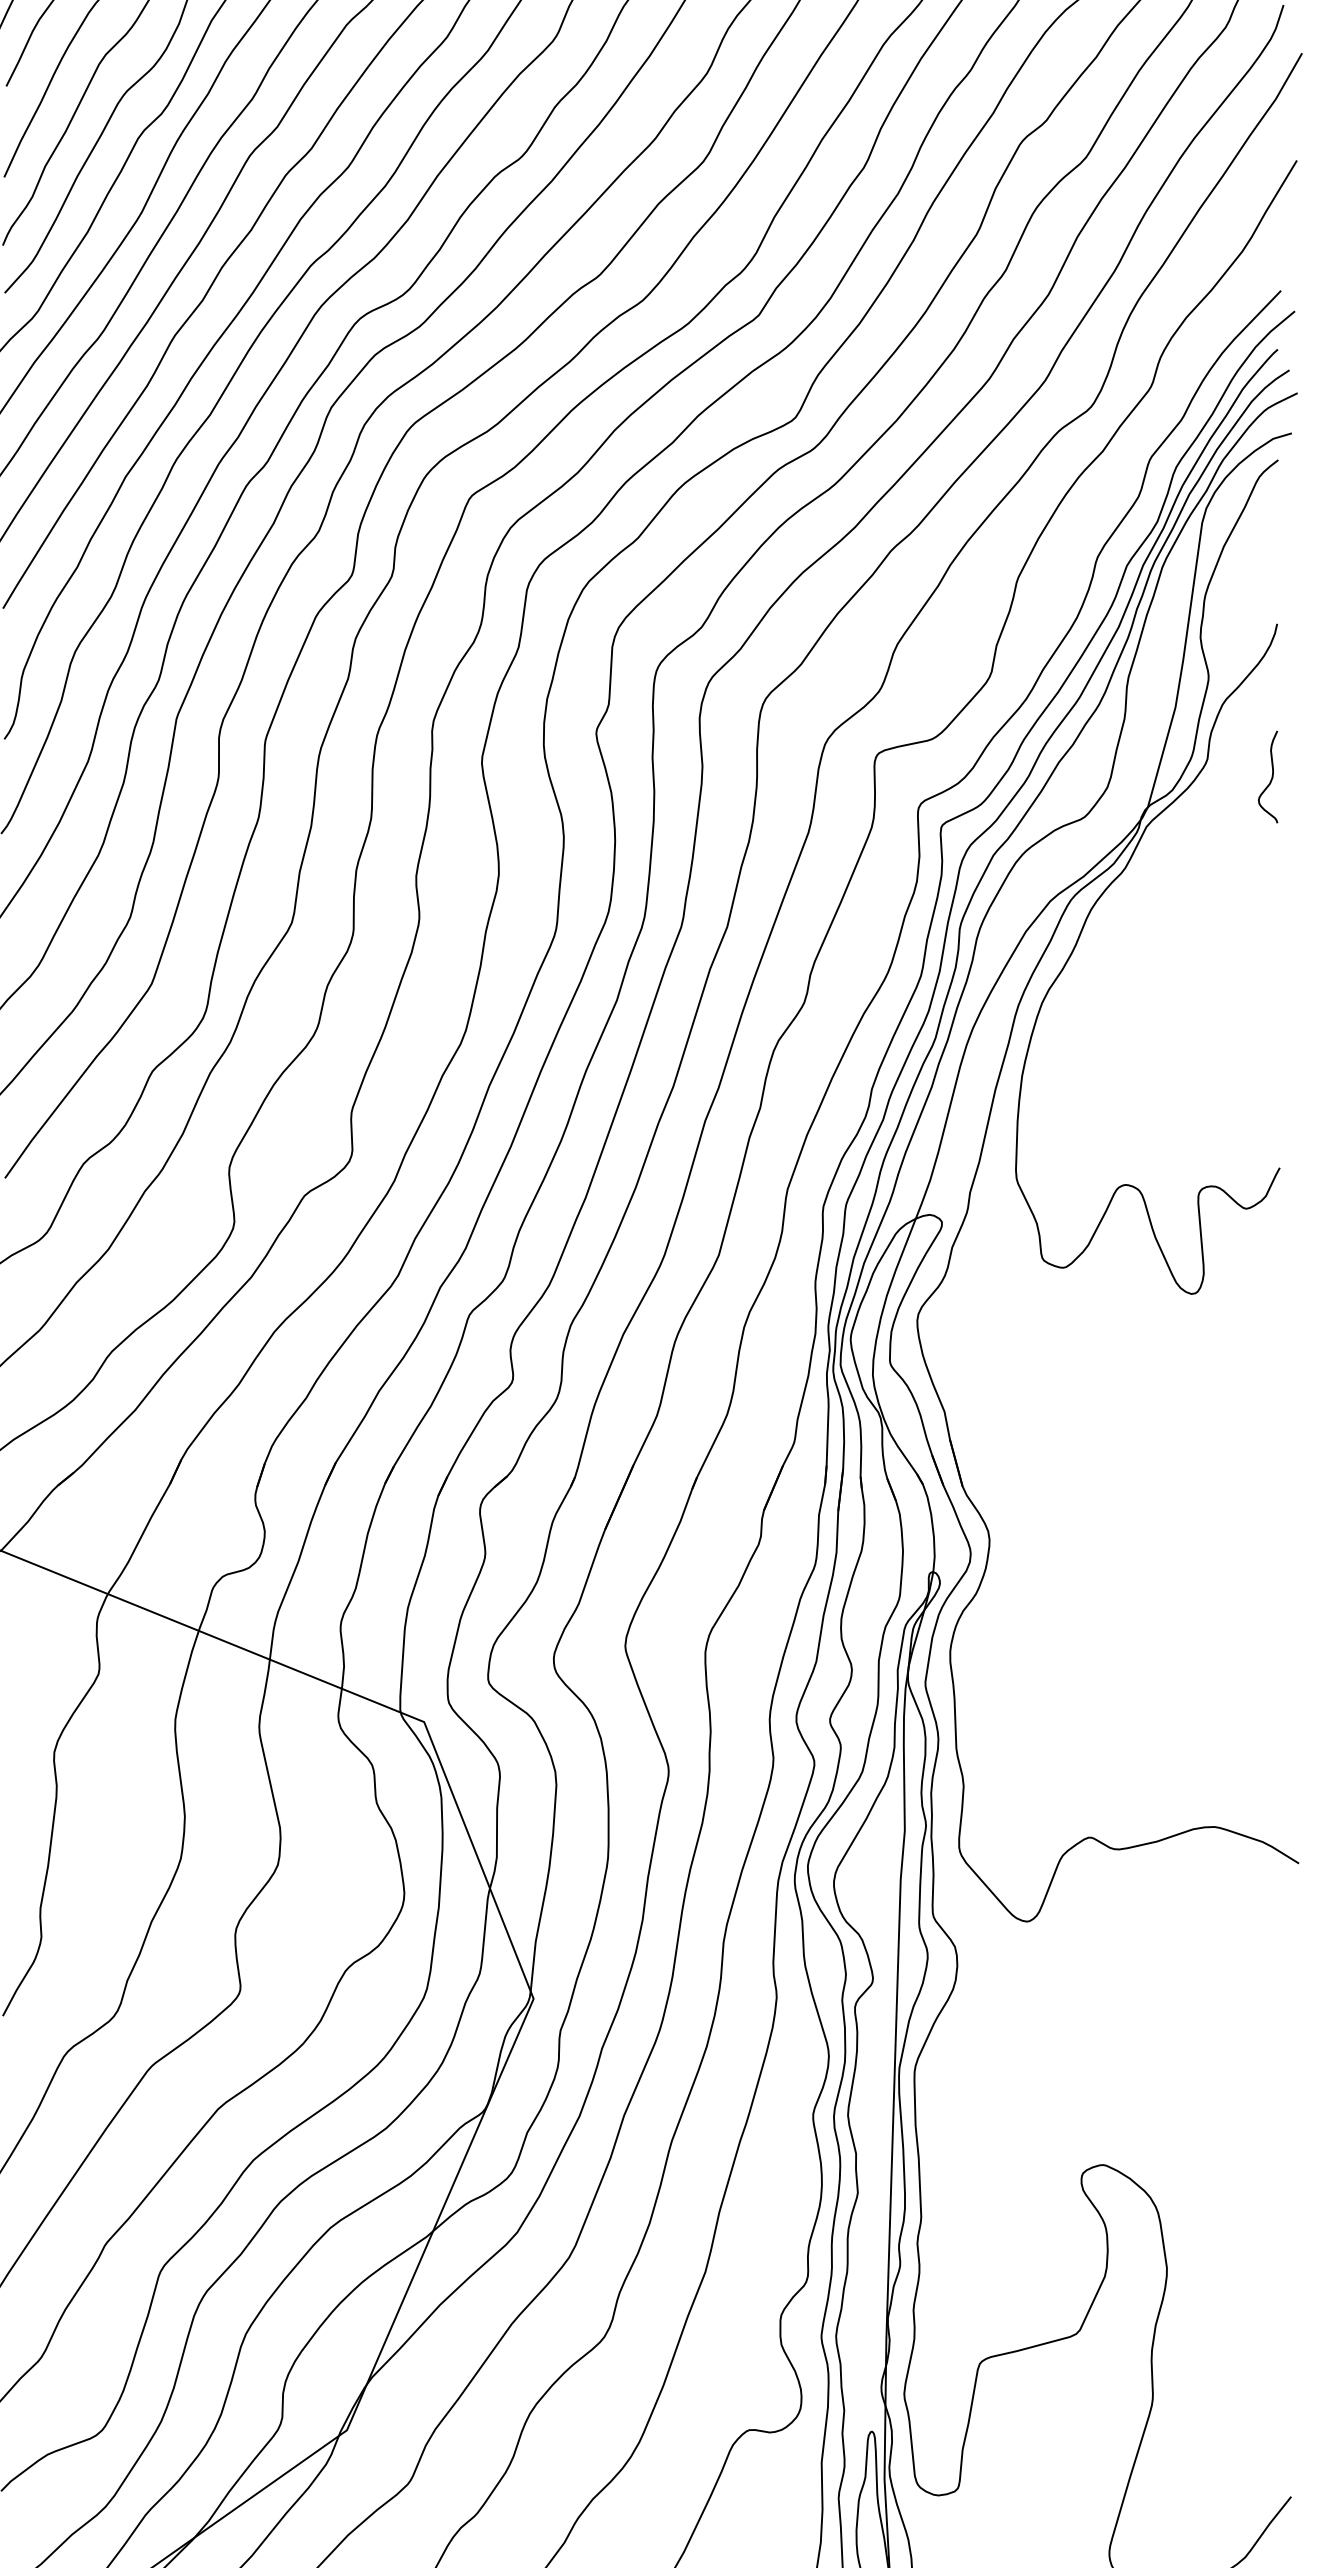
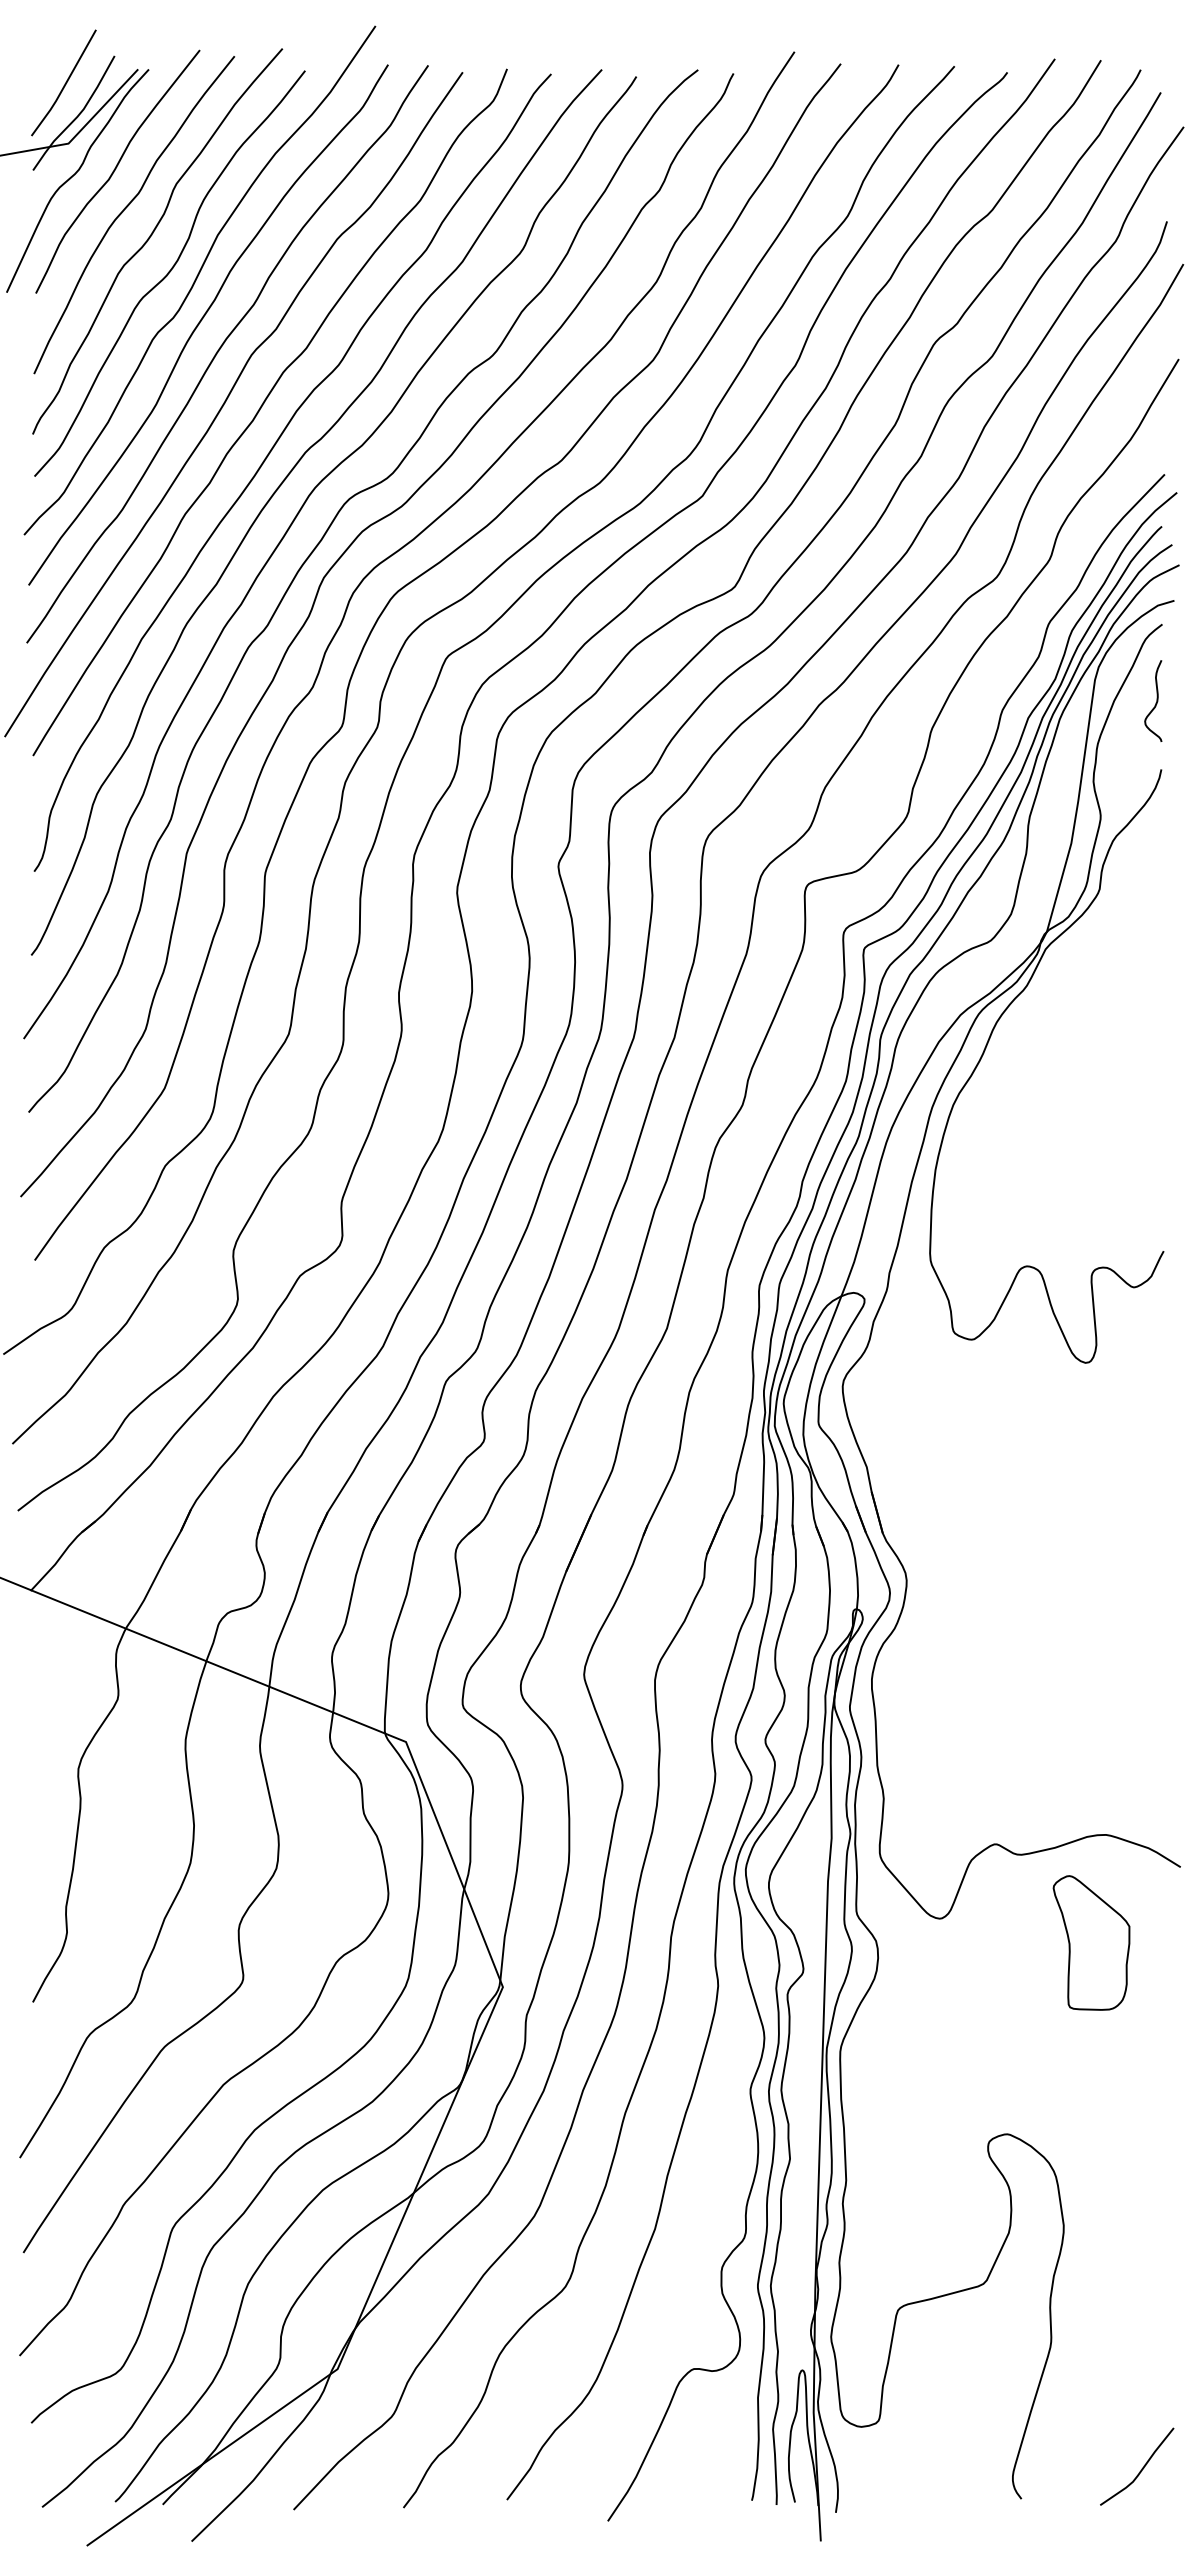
curve: (1270, 778) -> (1155, 702), moved
part: (1198, 1948) -> (1091, 1942), added

